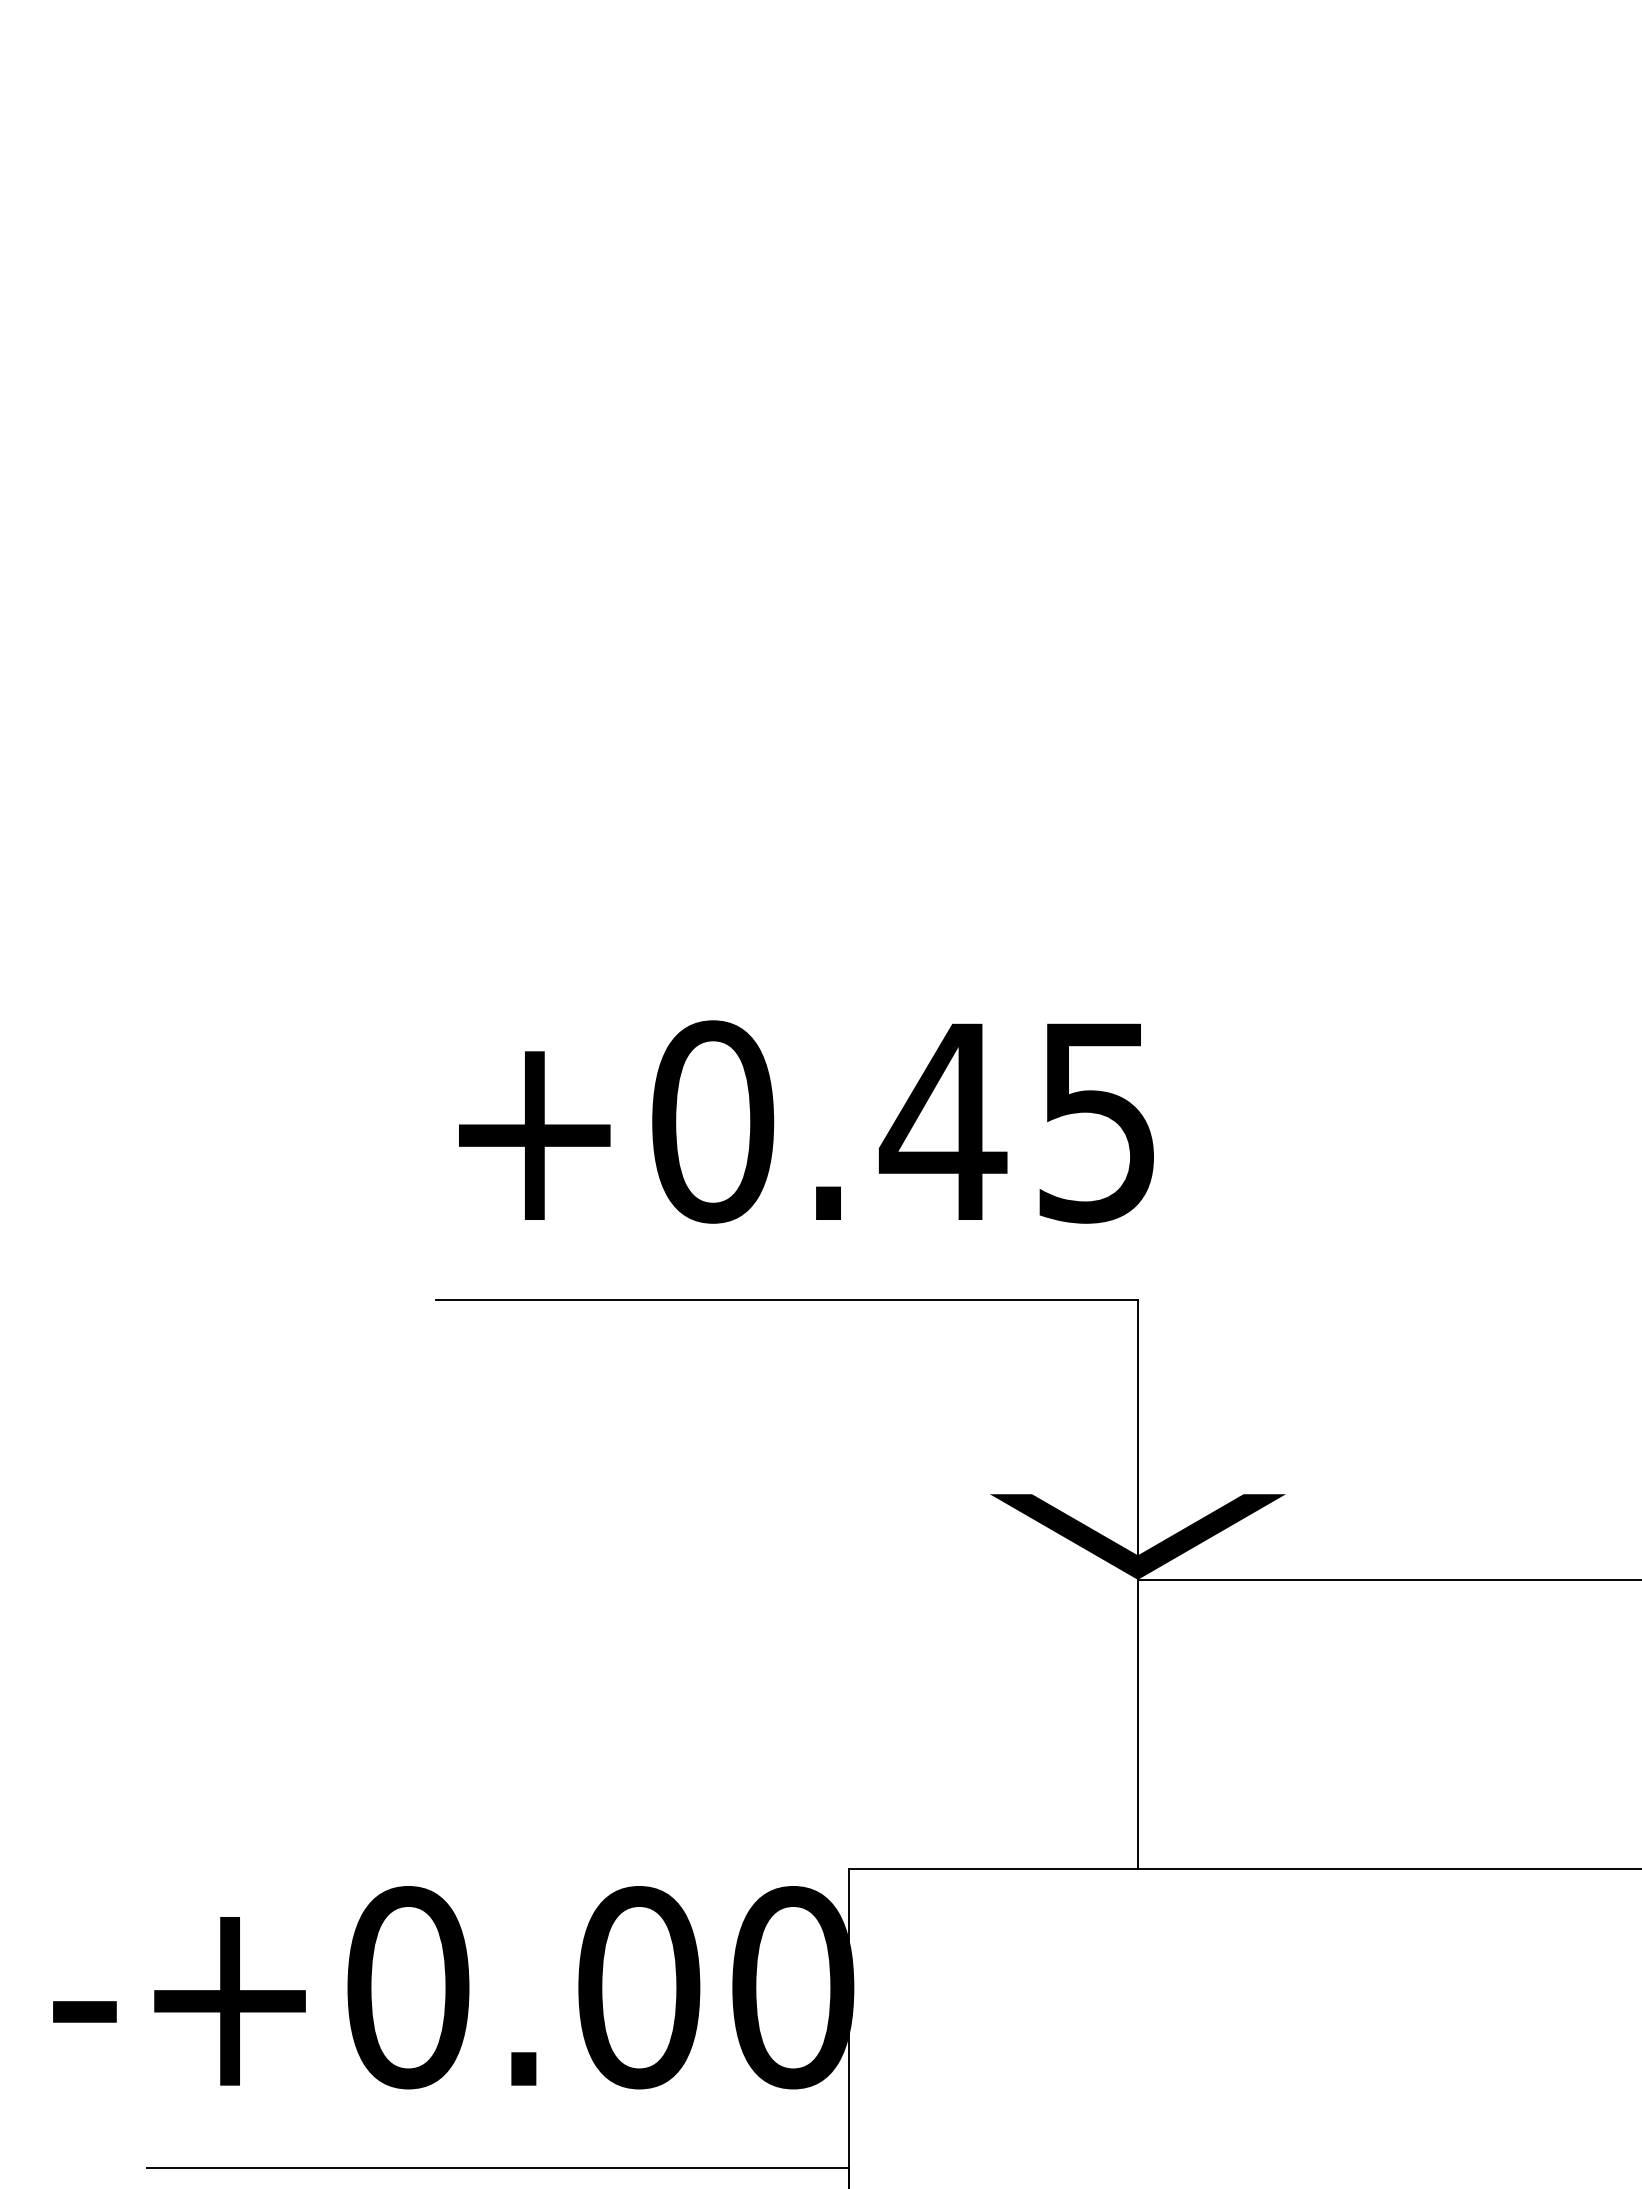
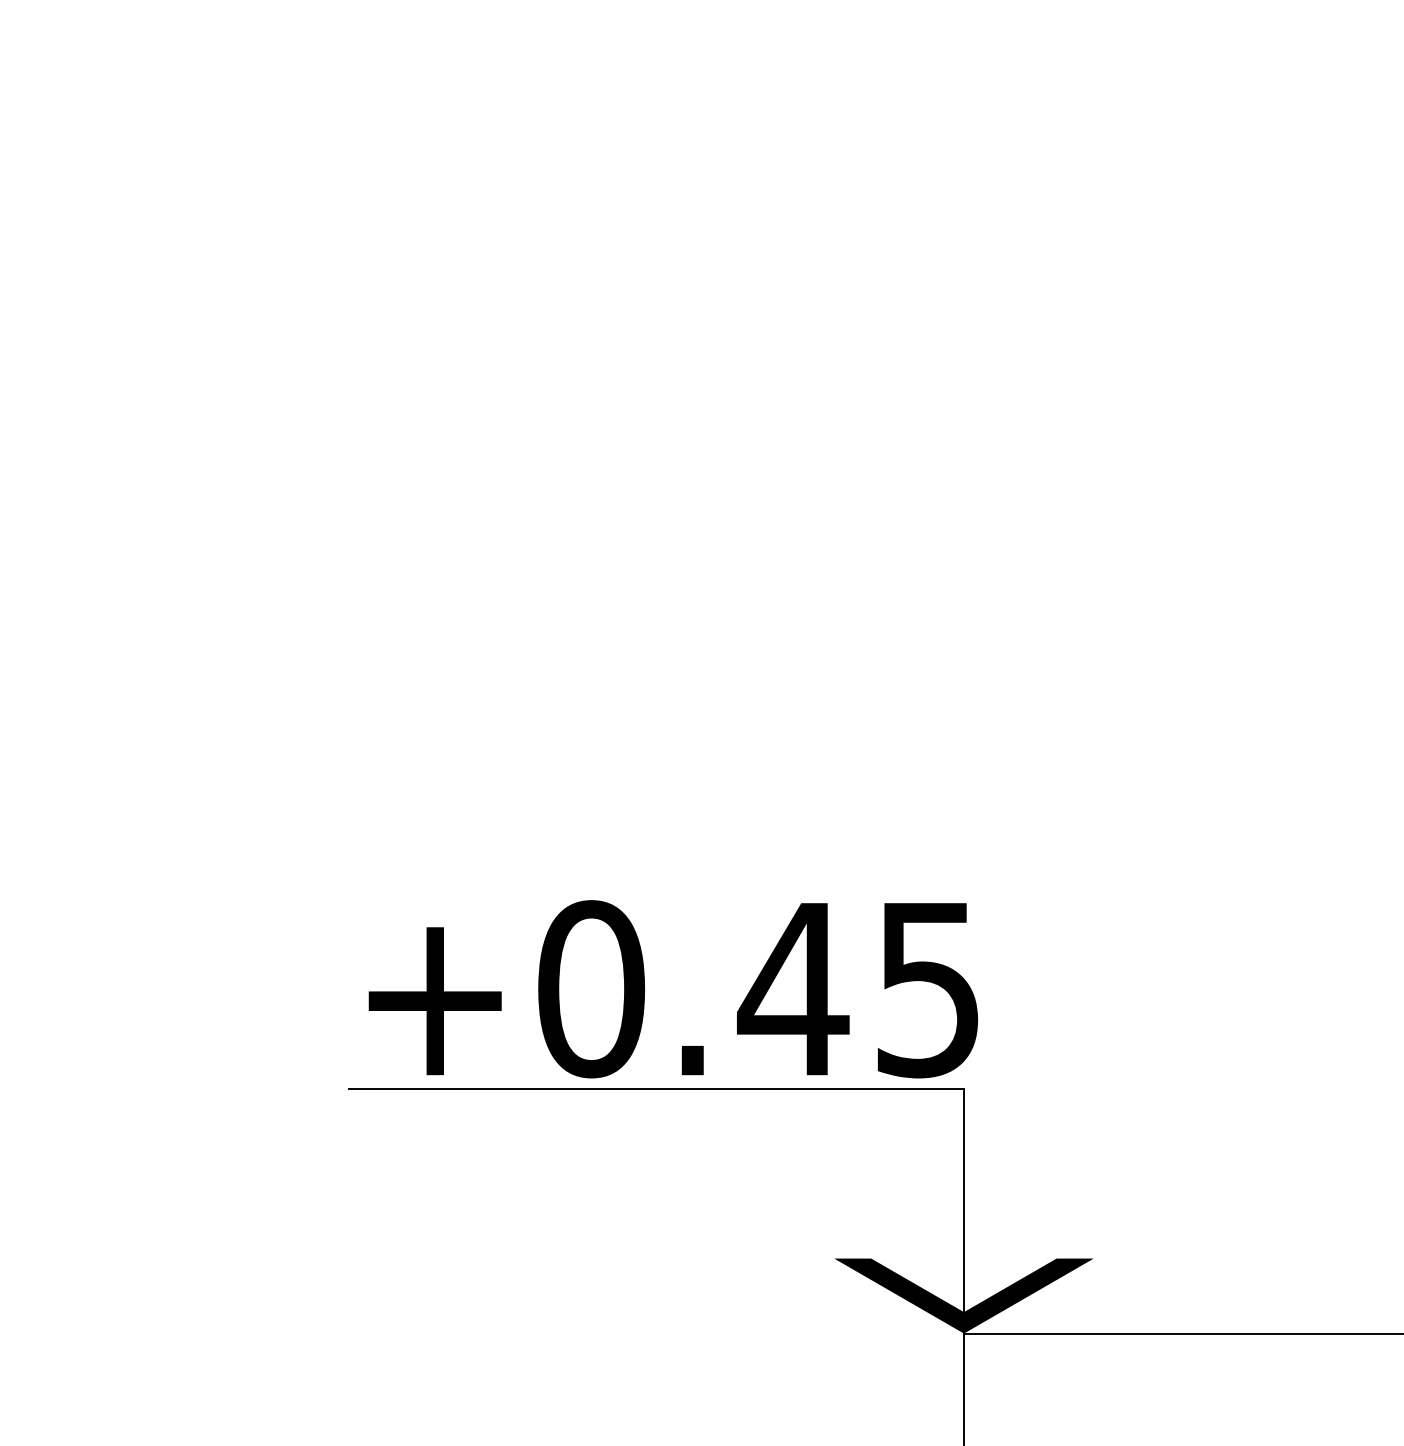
text: (806, 1121) -> (673, 988), moved

